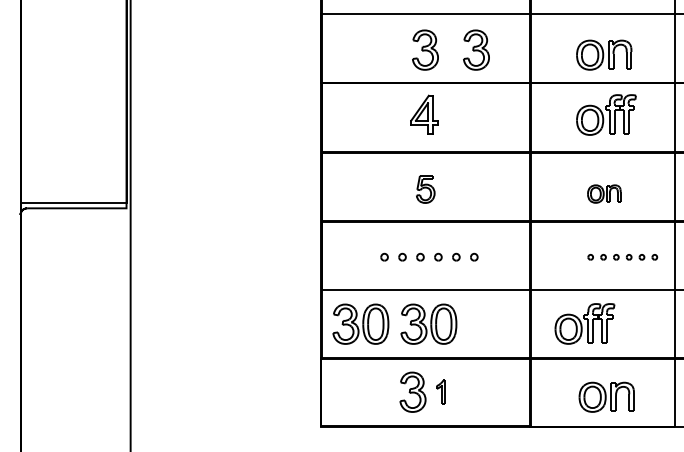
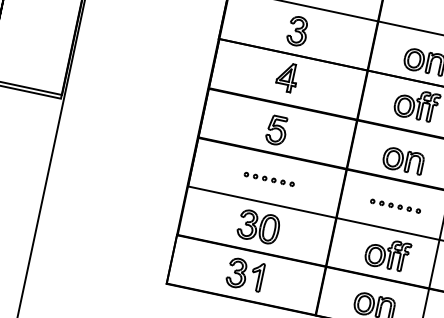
part: (476, 49) -> (334, 38), removed
part: (425, 189) -> (276, 130), size x1.43
part: (604, 193) -> (403, 160), size x1.67
part: (429, 257) -> (269, 179), size x0.71
part: (622, 257) -> (395, 206), moved
part: (360, 323) -> (210, 216), removed
part: (584, 323) -> (387, 253), moved
part: (440, 391) -> (256, 276), size x1.67

